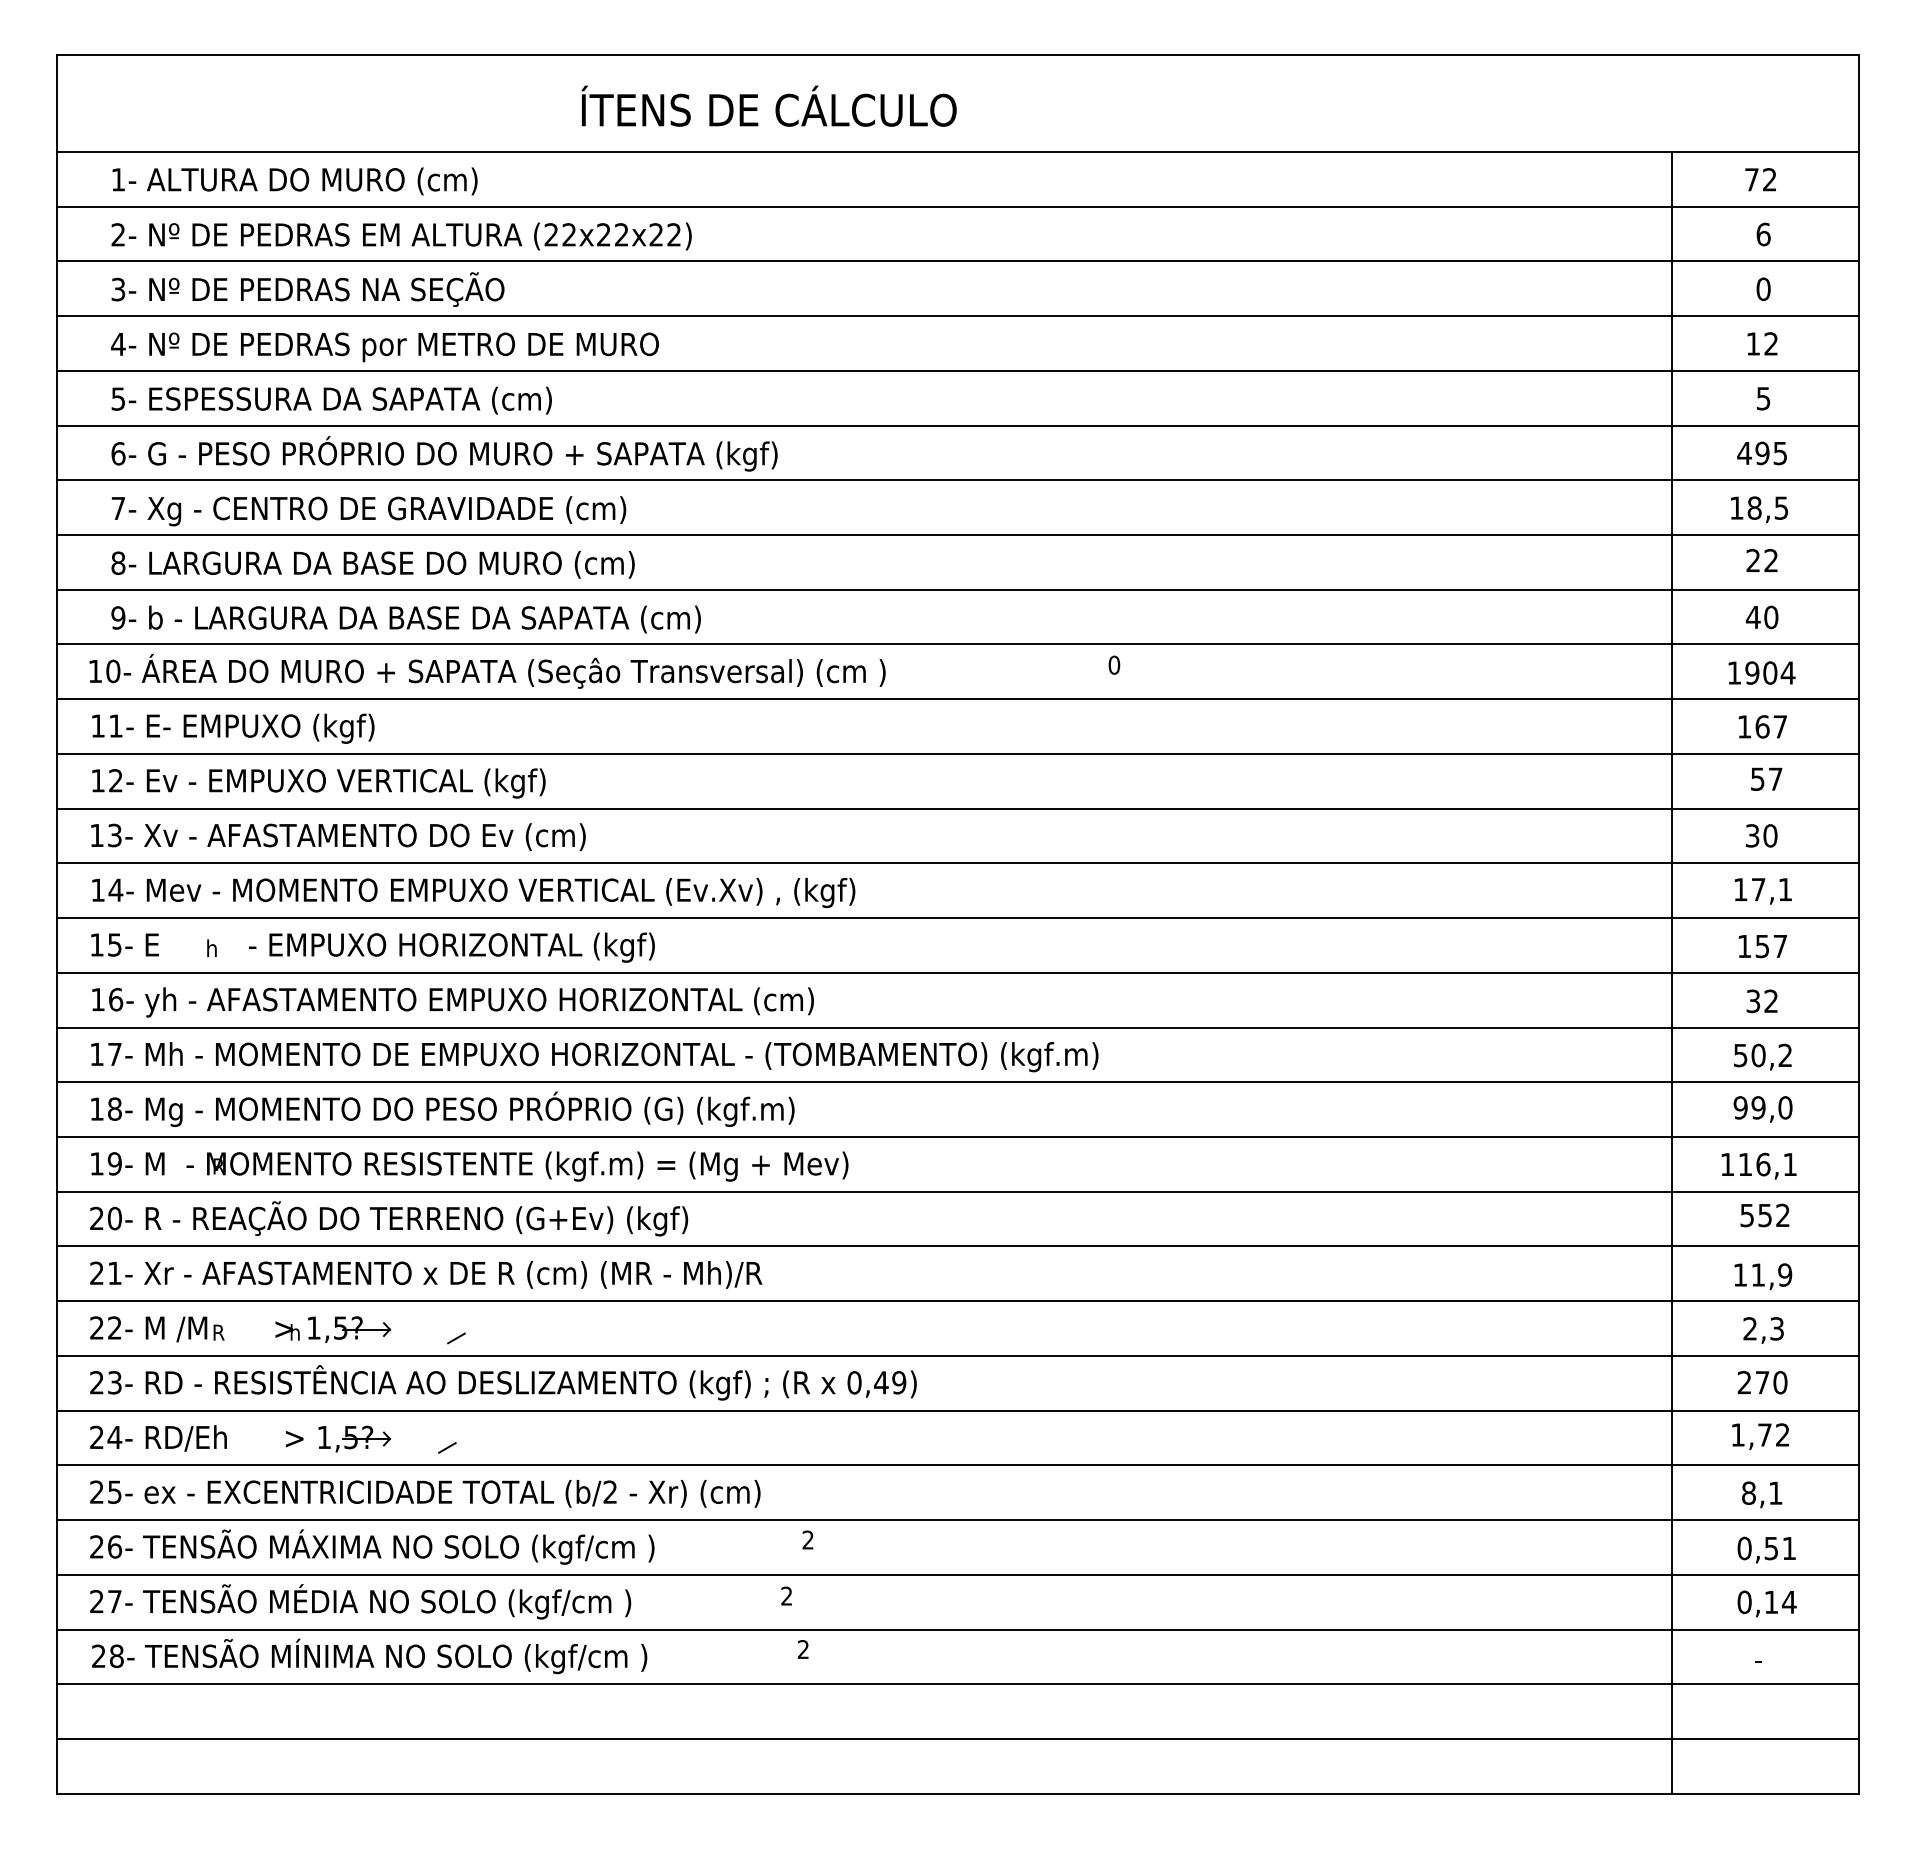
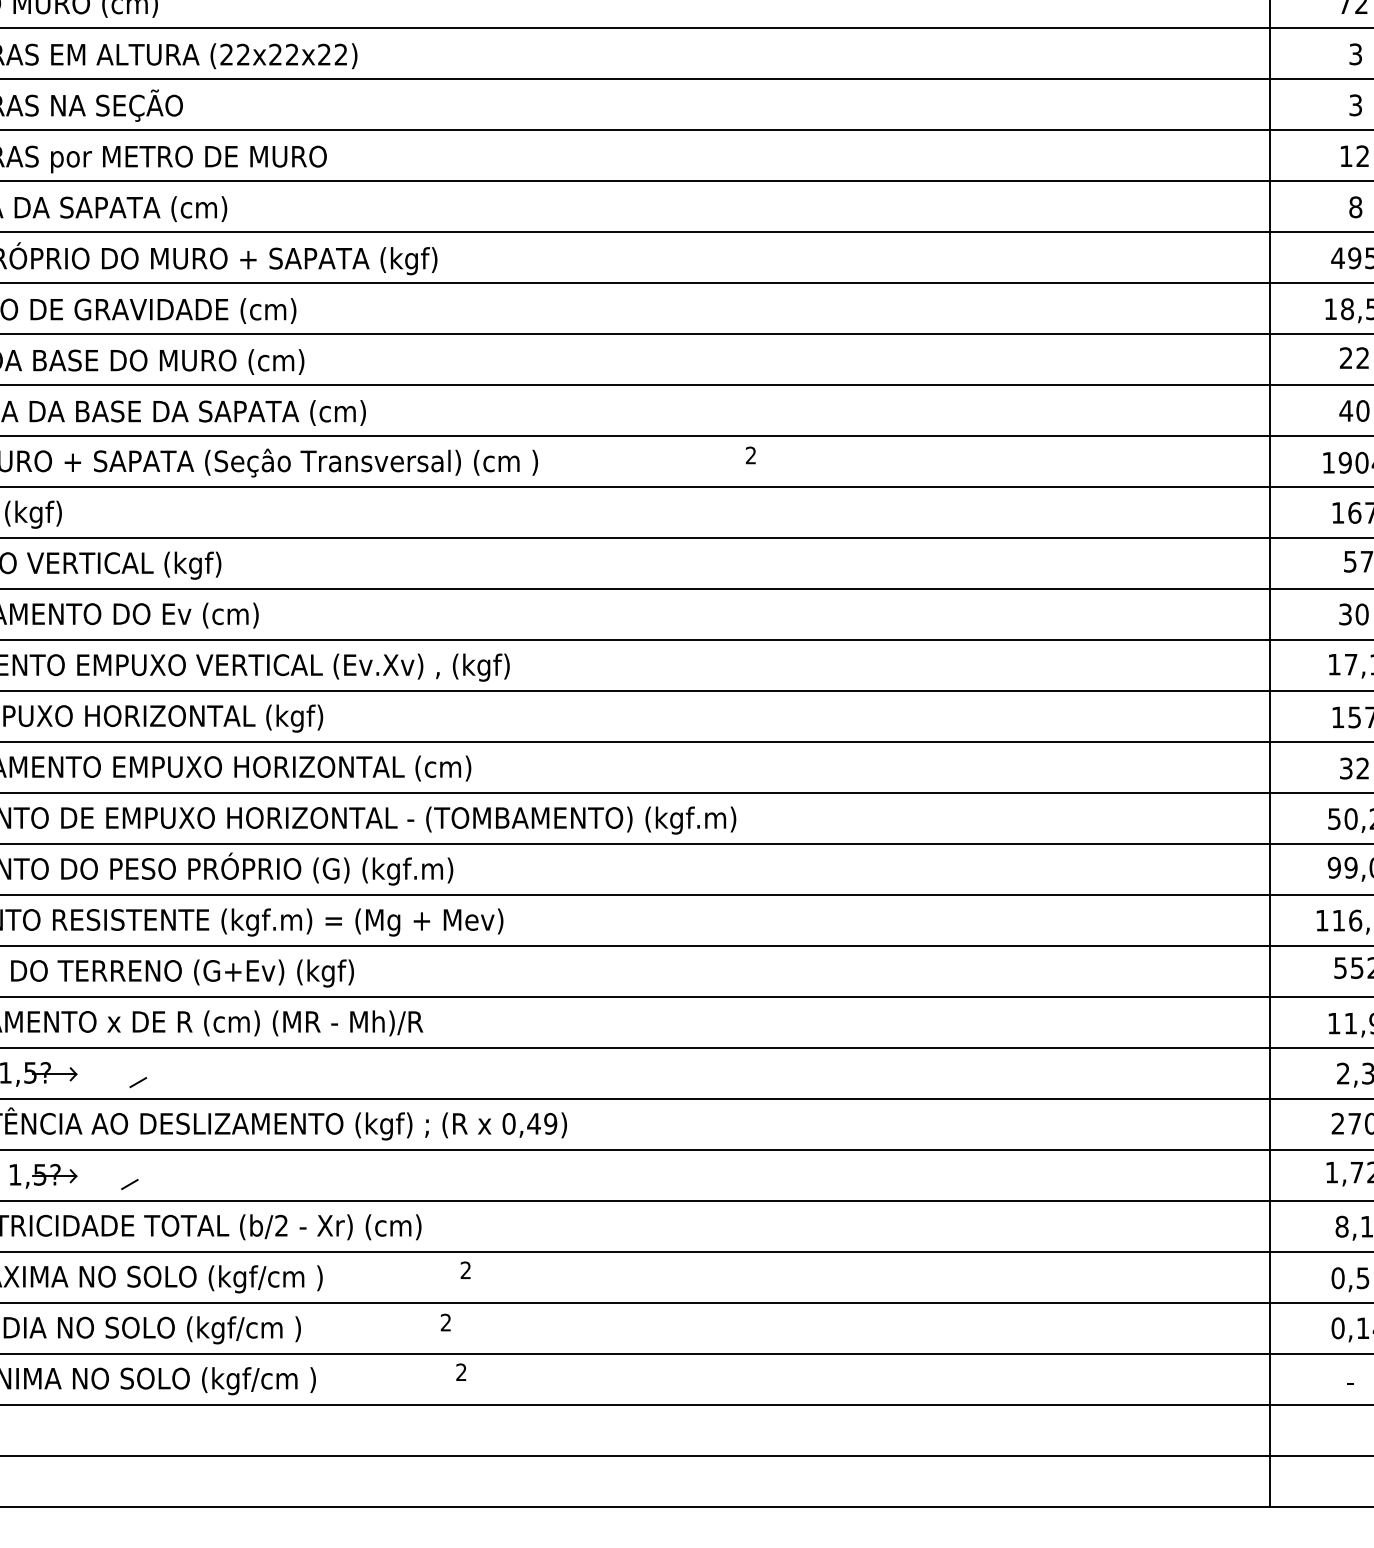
text: (1763, 234) -> (1355, 54), 6 -> 3
text: (1763, 288) -> (1355, 104), 0 -> 3
text: (1763, 398) -> (1355, 207), 5 -> 8
text: (1114, 664) -> (751, 454), 0 -> 2

